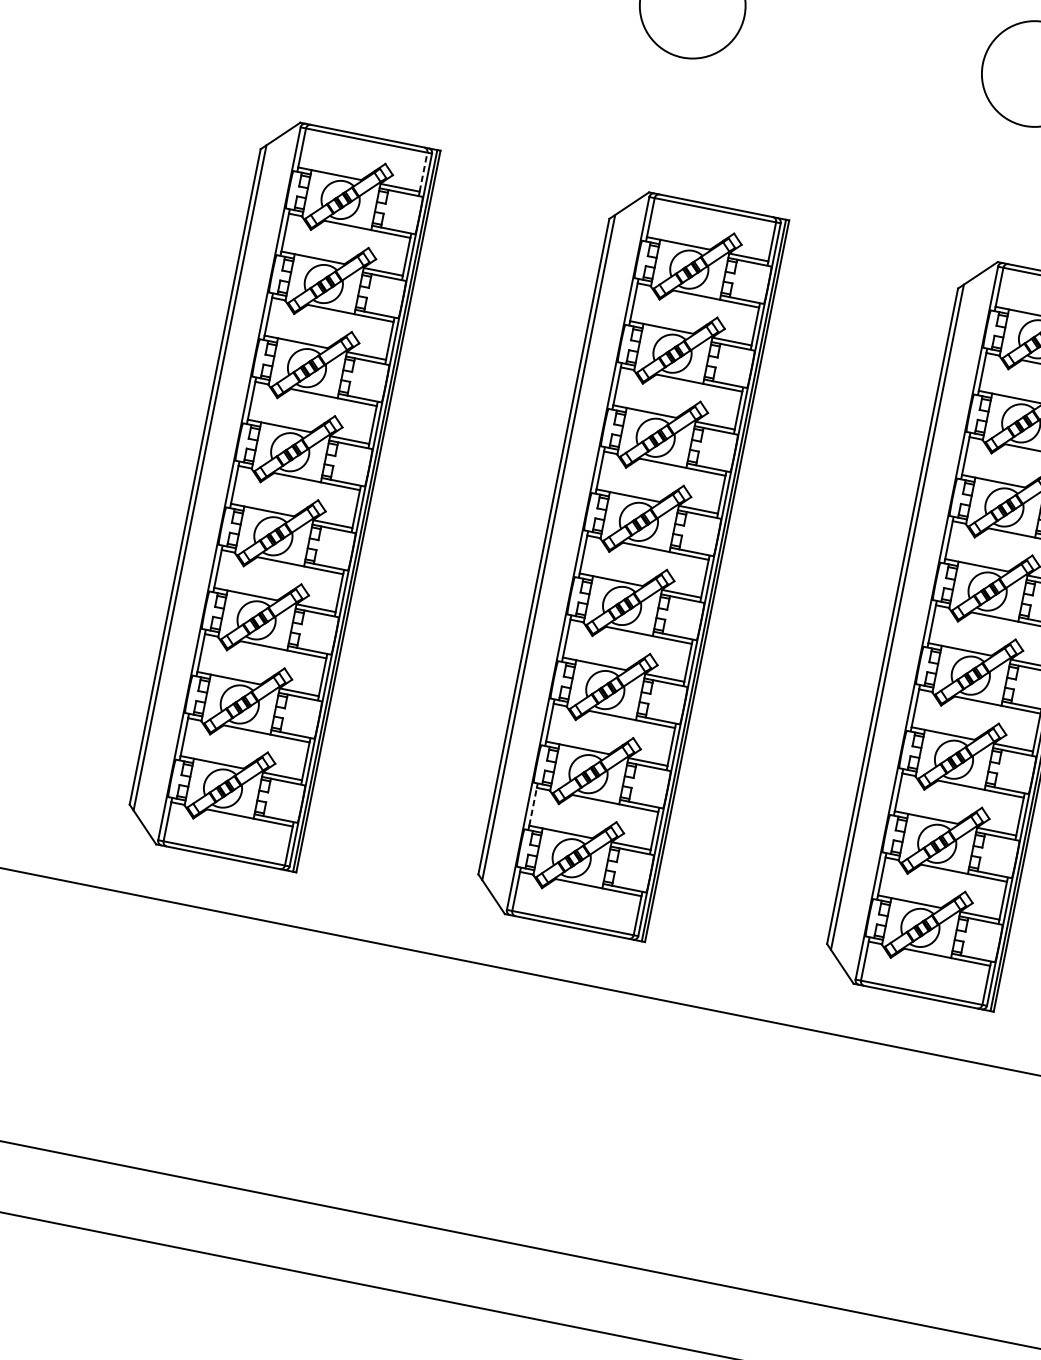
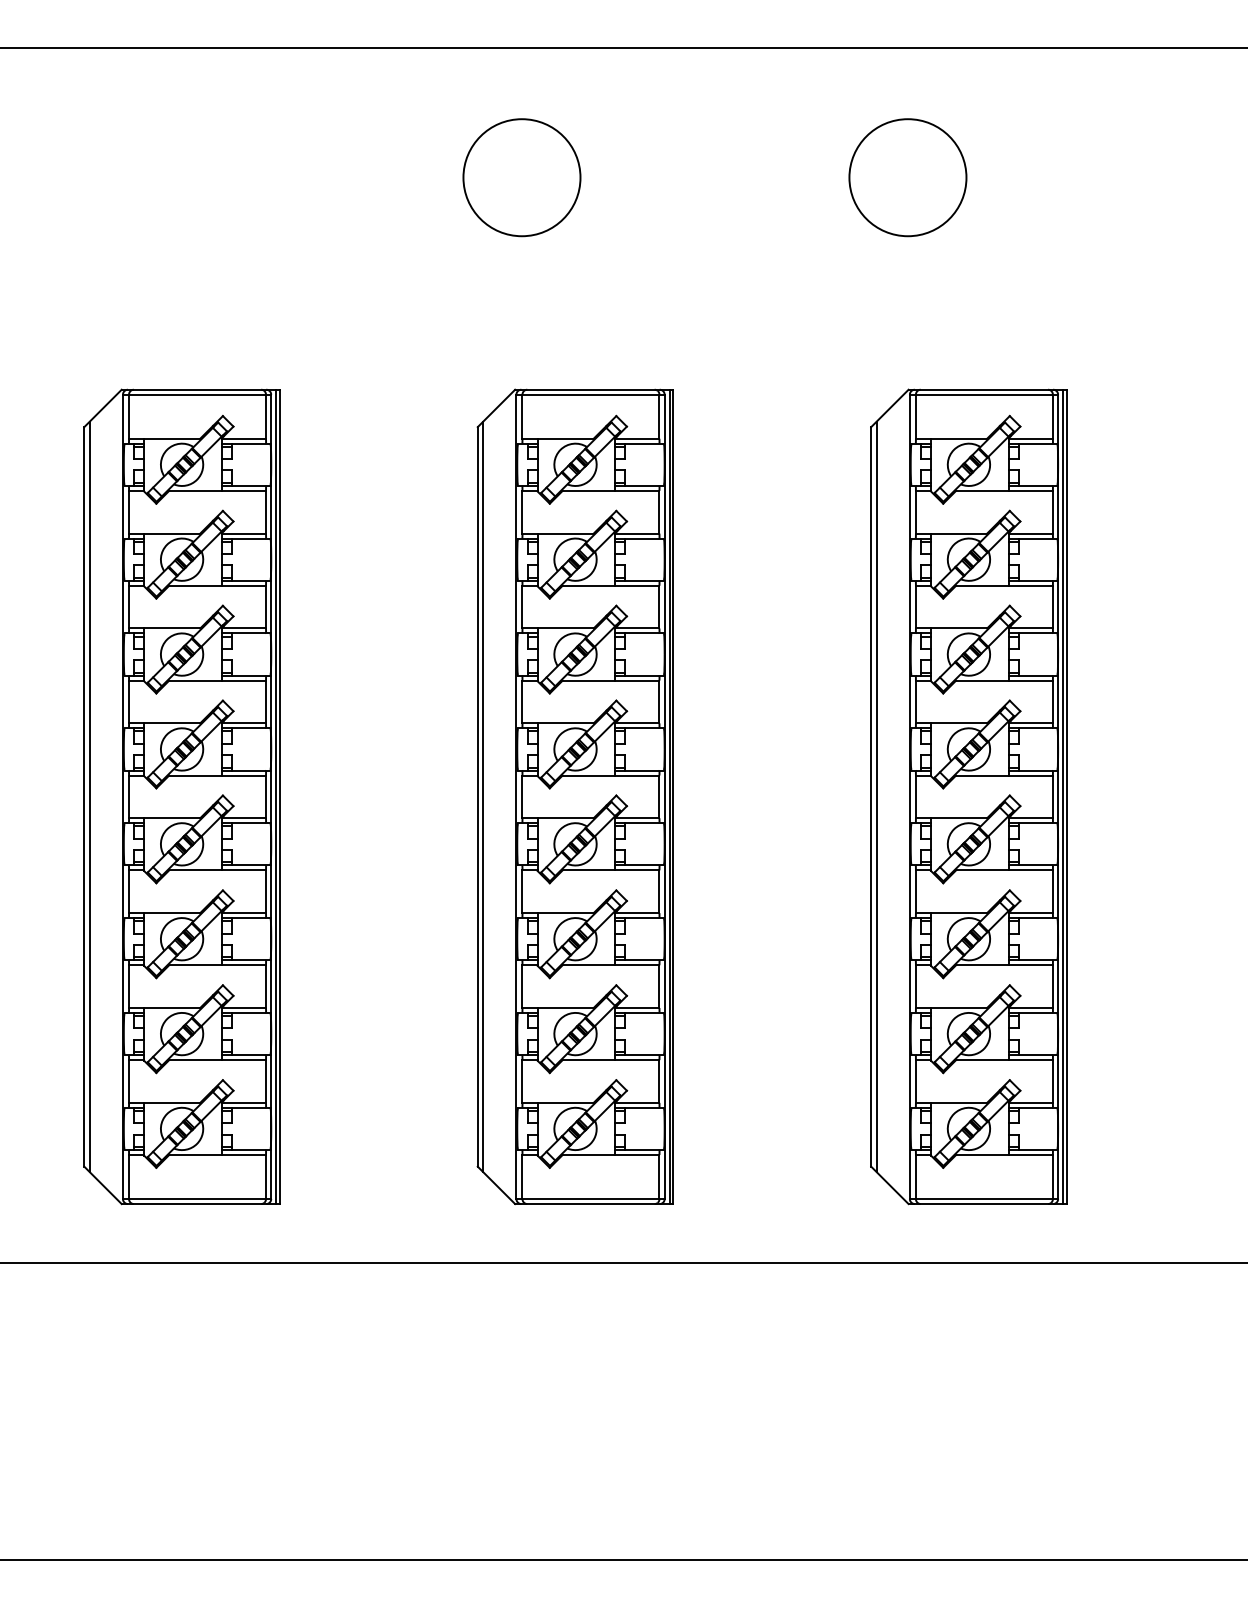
line: (424, 172) -> (266, 416), dashed -> solid
line: (533, 806) -> (522, 1081), dashed -> solid

